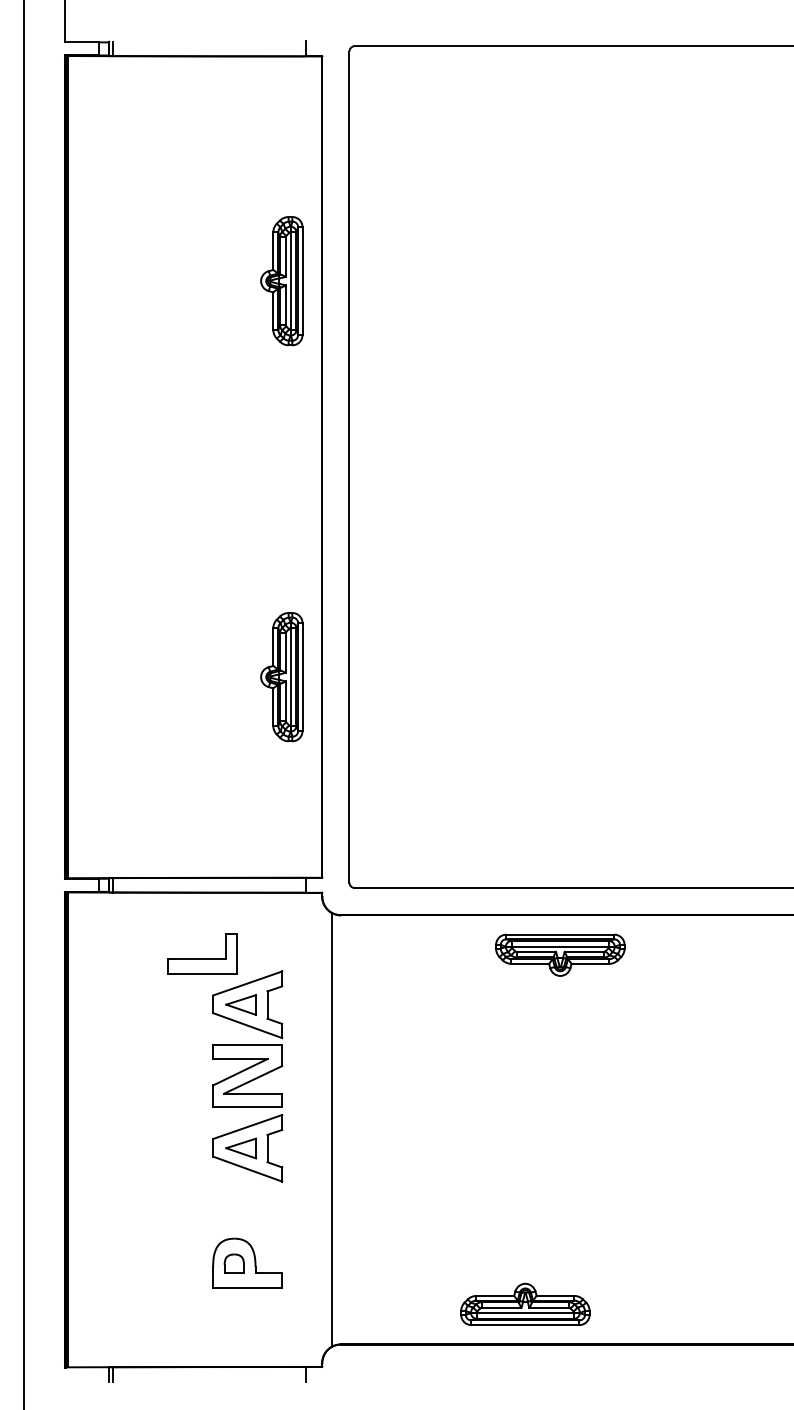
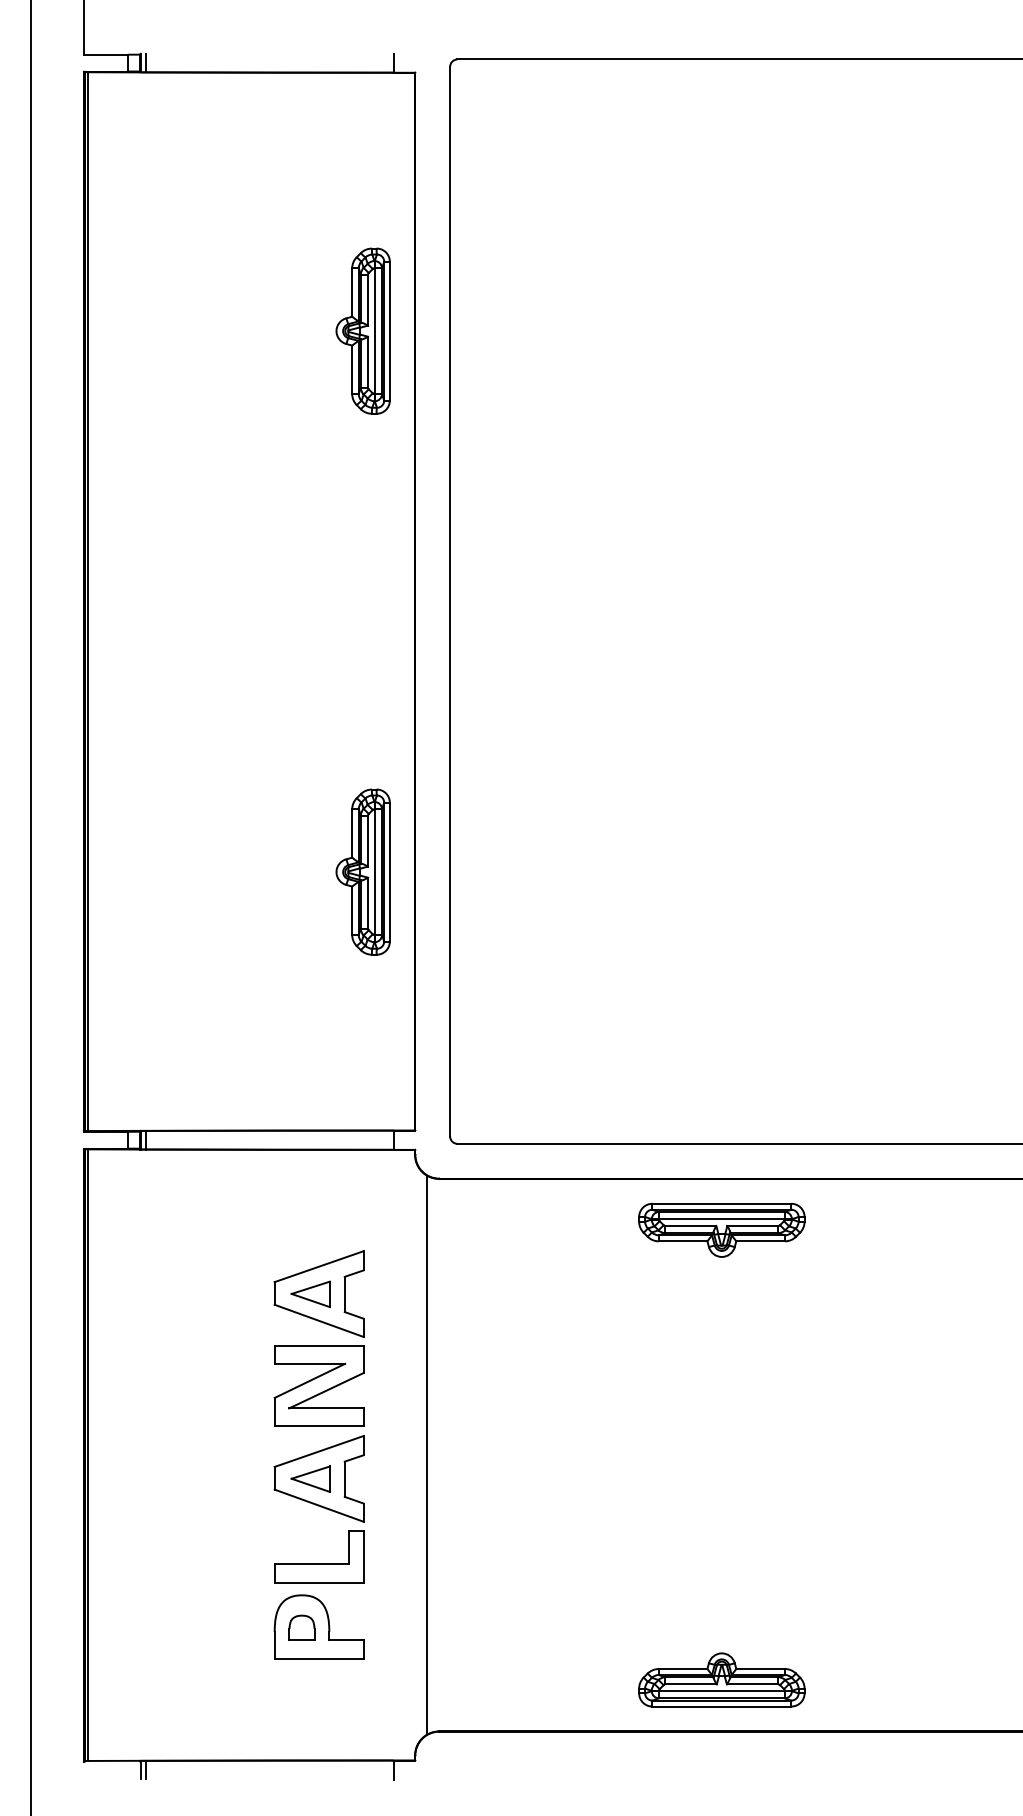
part: (281, 280) -> (362, 330), moved
part: (202, 958) -> (319, 1563), moved
part: (525, 1304) -> (721, 1679), moved

